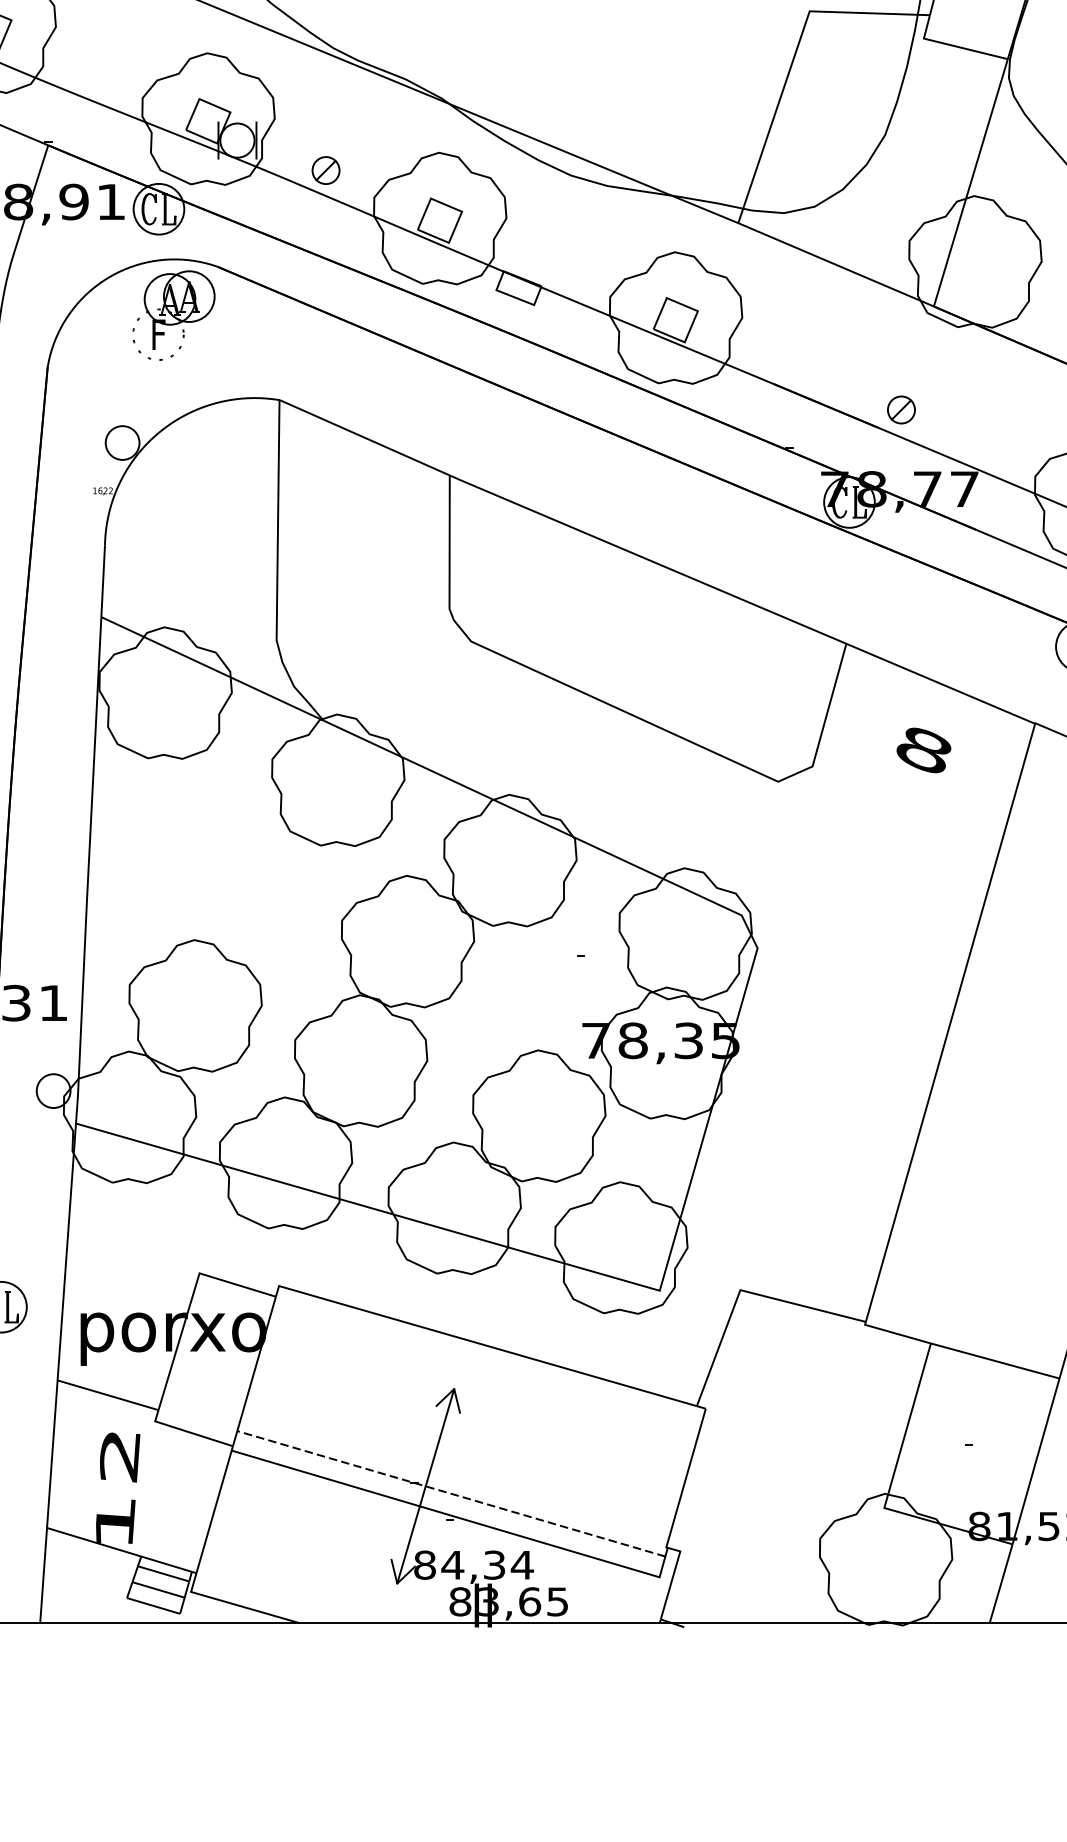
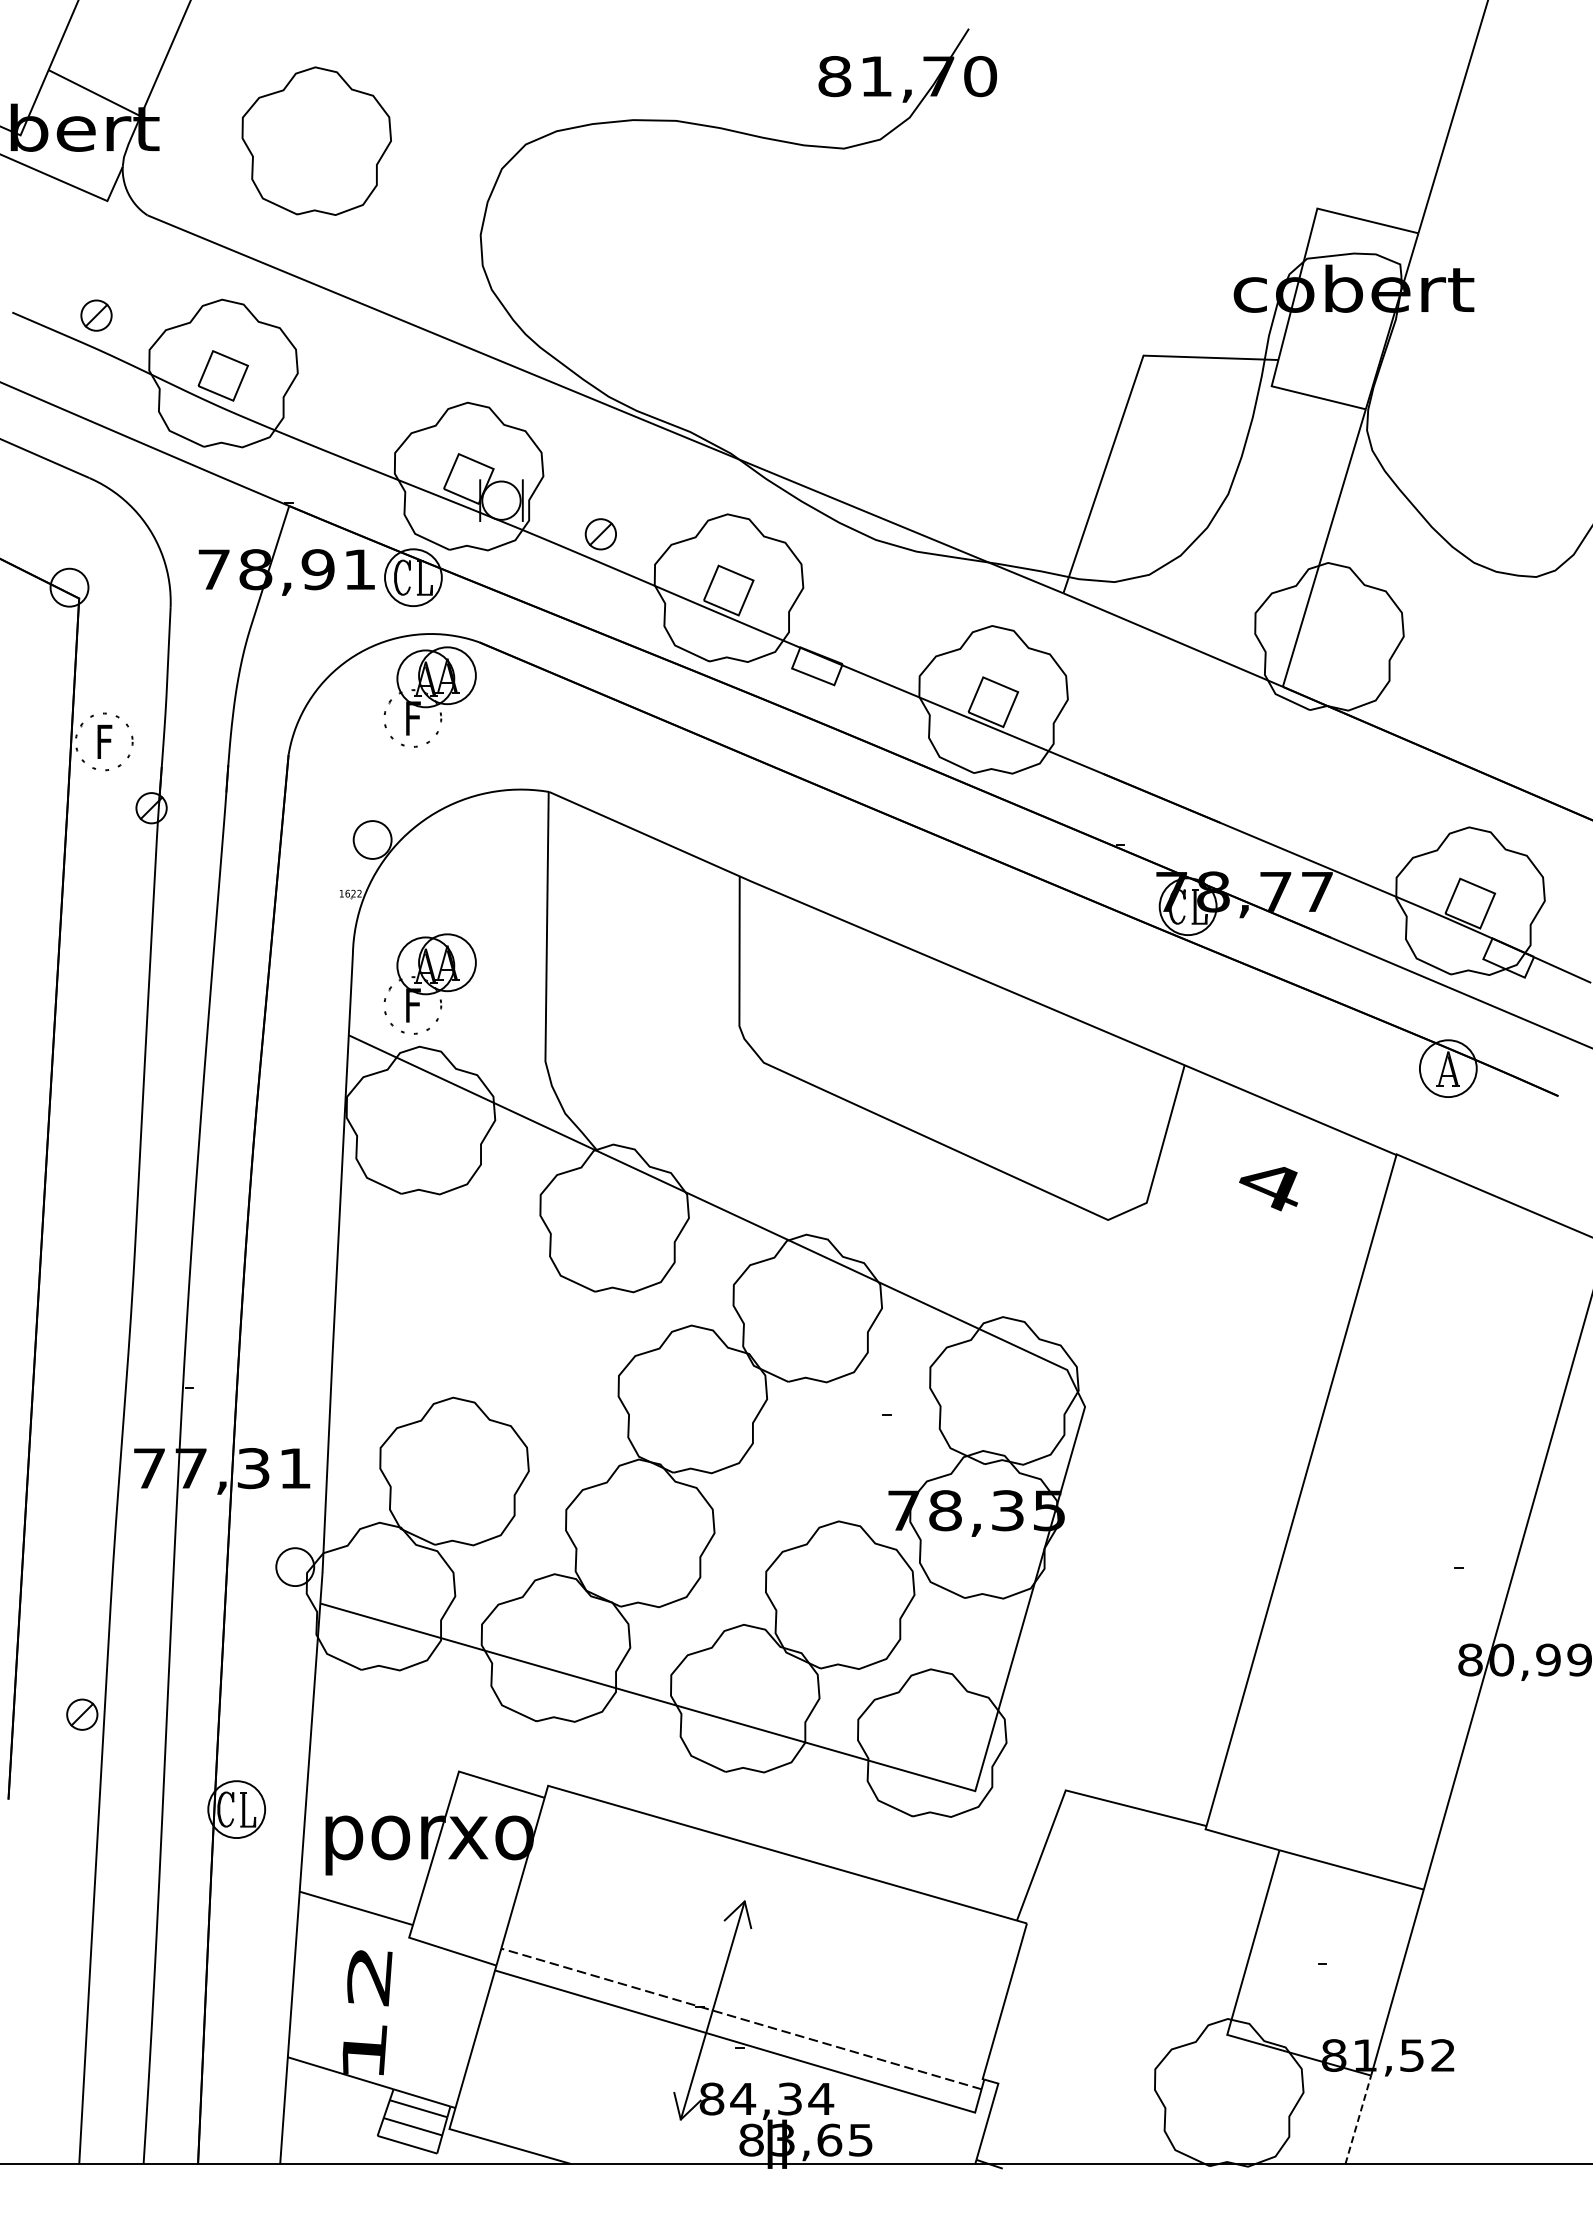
part: (901, 409) -> (1246, 802), removed
part: (173, 570) -> (429, 983), added
text: (922, 750) -> (1270, 1185), 8 -> 4
line: (1001, 1583) -> (1358, 2119), solid -> dashed

